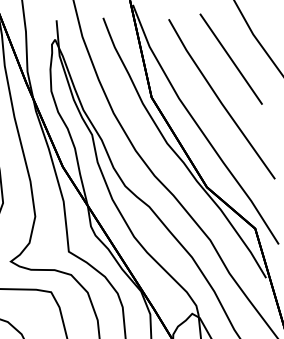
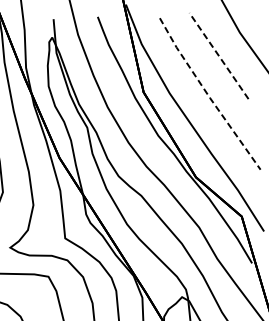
line: (230, 58) -> (218, 55), solid -> dashed
line: (220, 101) -> (208, 96), solid -> dashed

